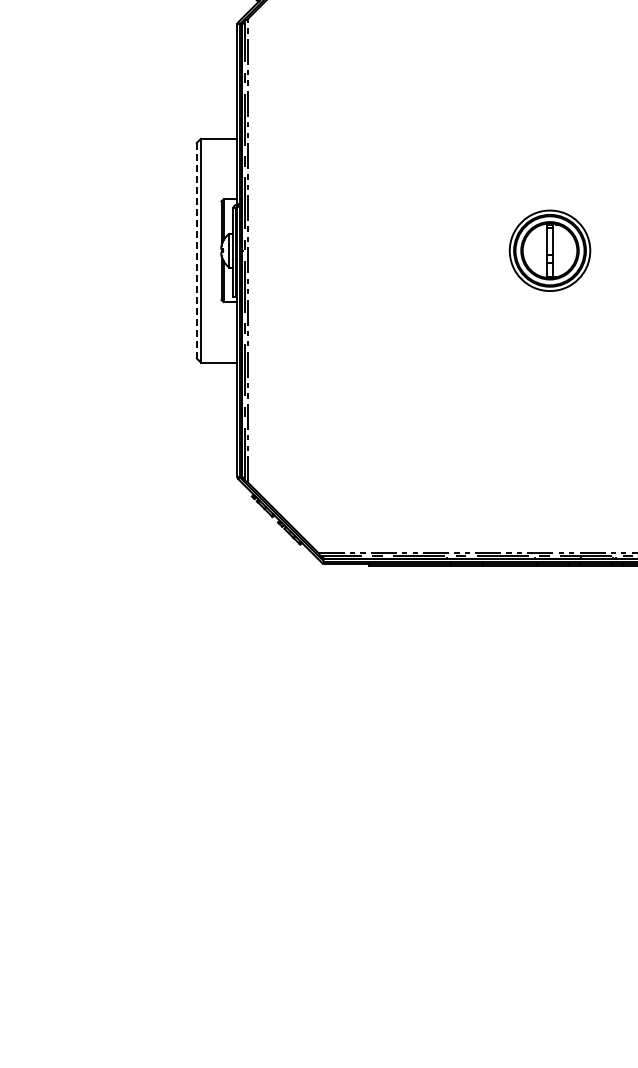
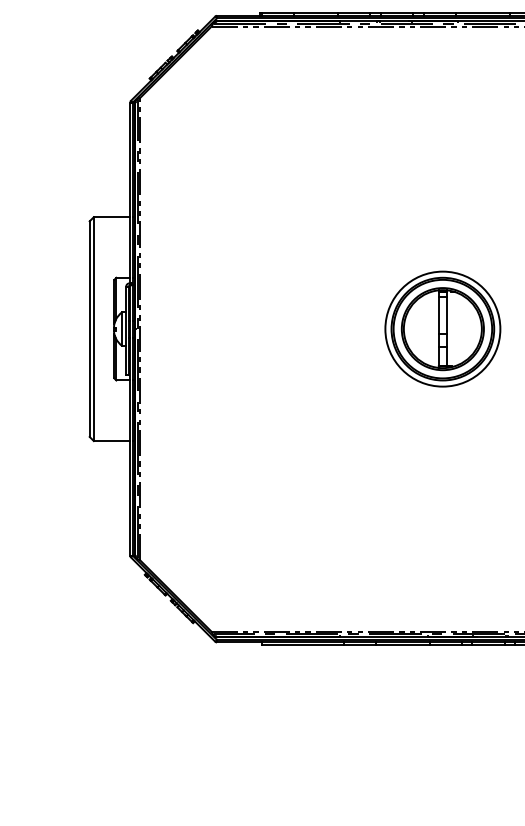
line: (196, 250) -> (89, 328), dashed -> solid
part: (549, 250) -> (442, 328), size x1.43

